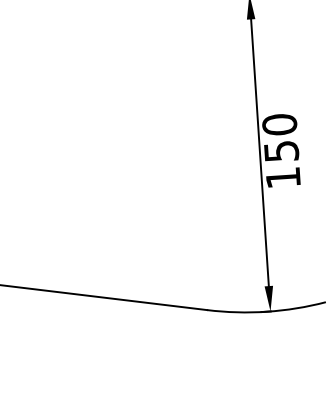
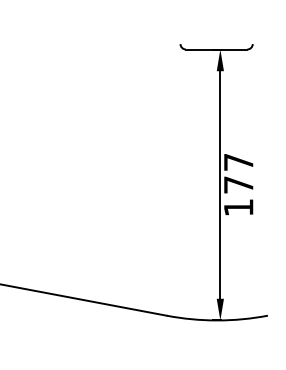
text: (280, 137) -> (238, 173), 150 -> 177

